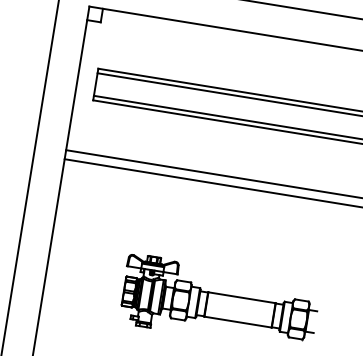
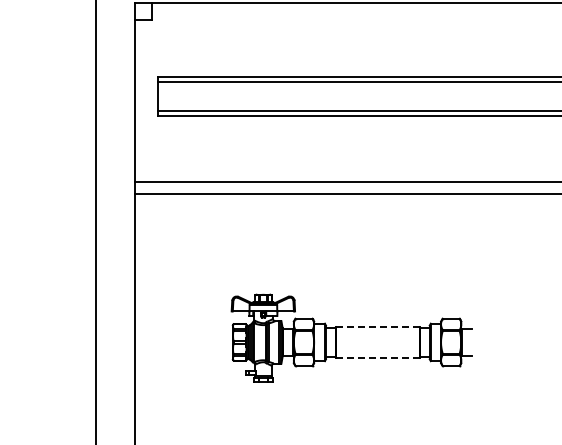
line: (241, 297) -> (377, 327), solid -> dashed
line: (237, 321) -> (377, 357), solid -> dashed

